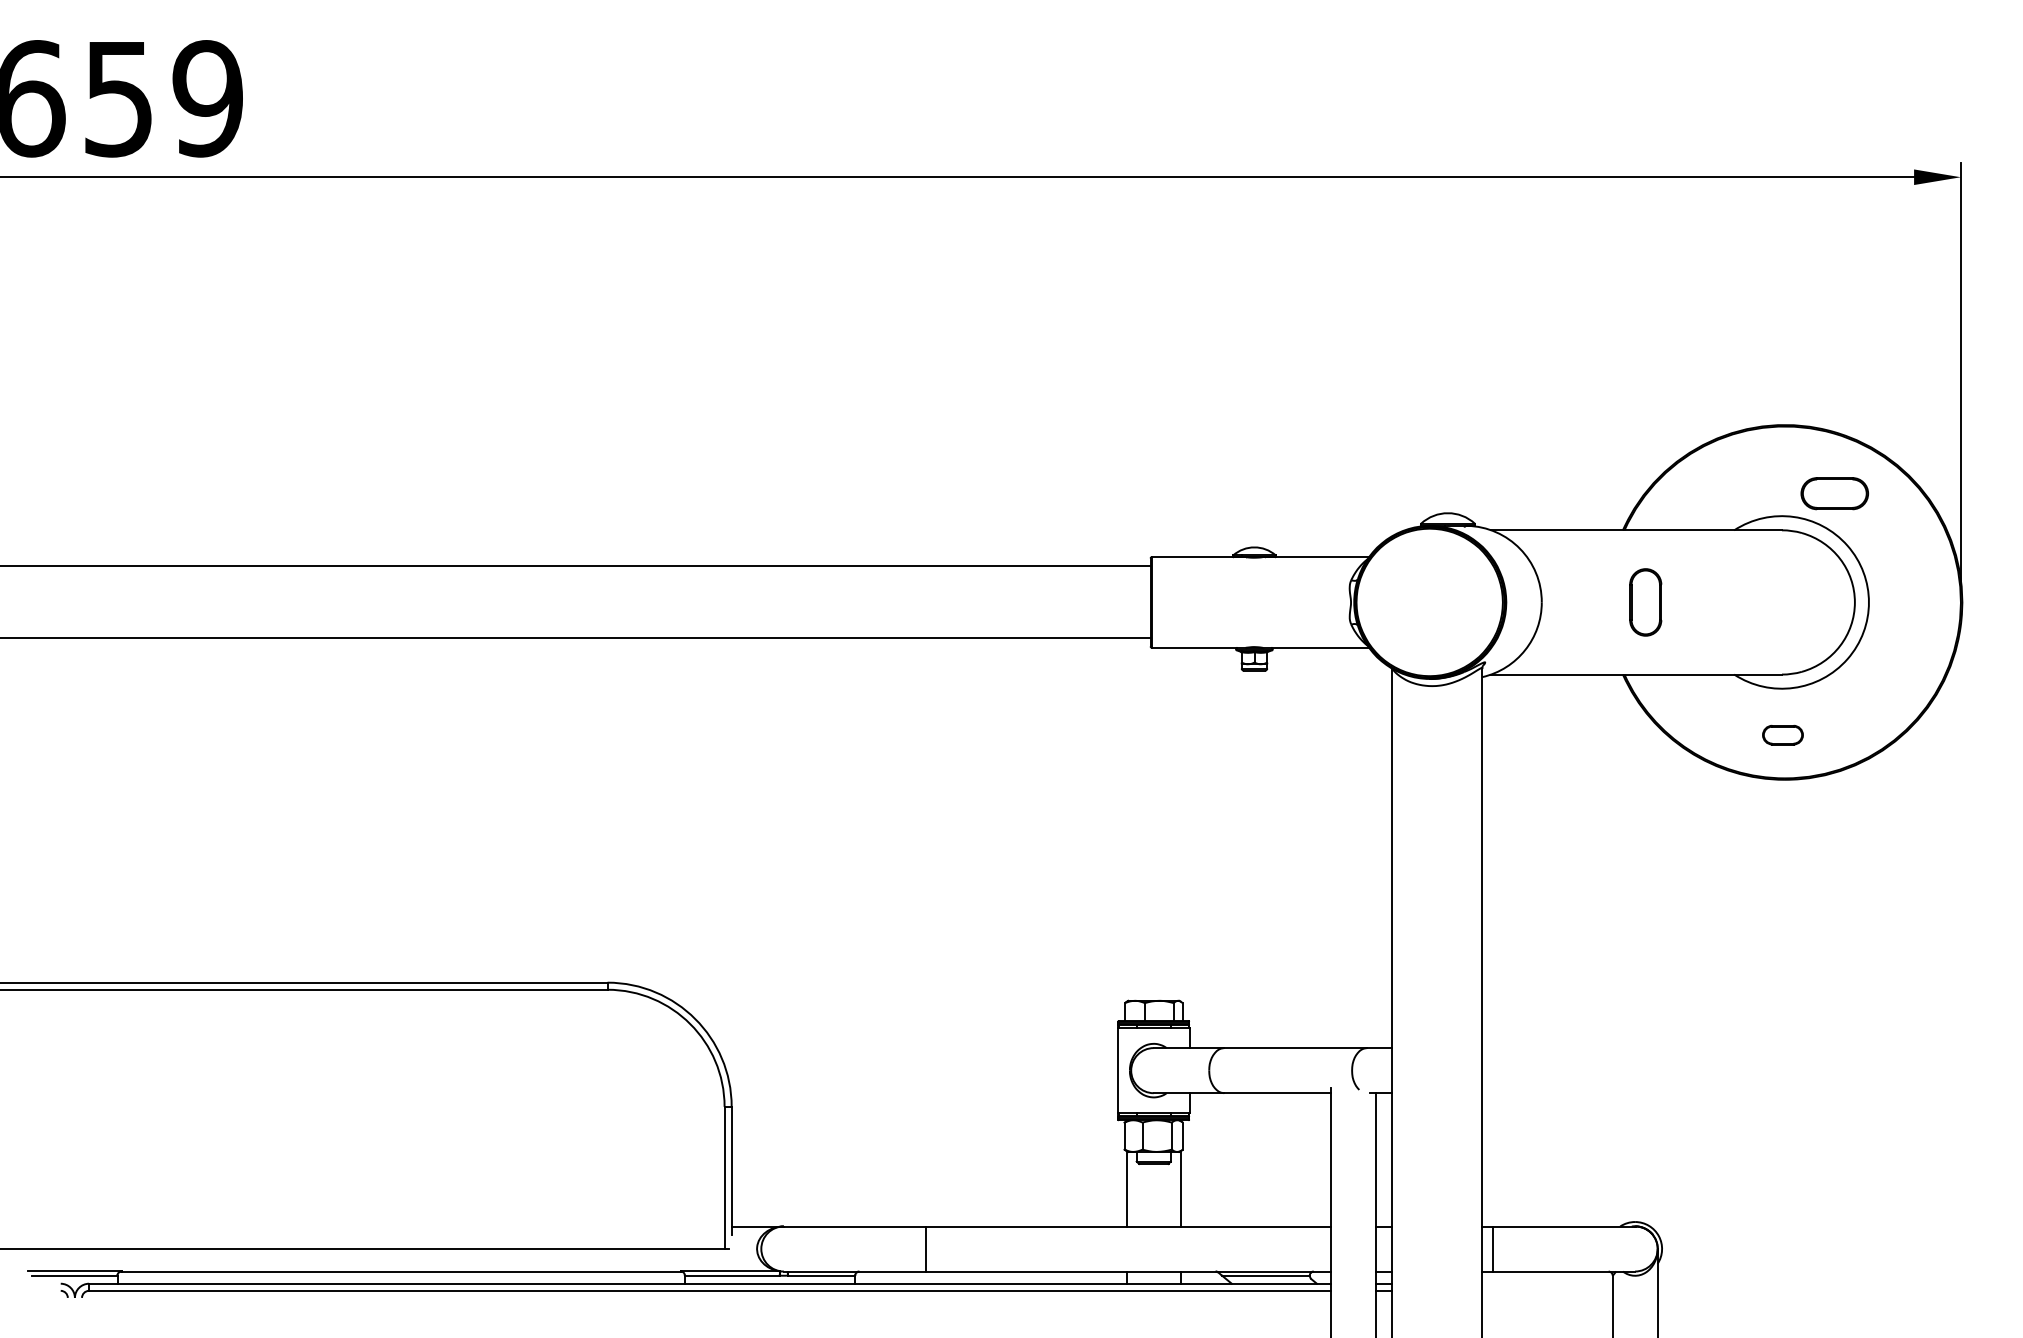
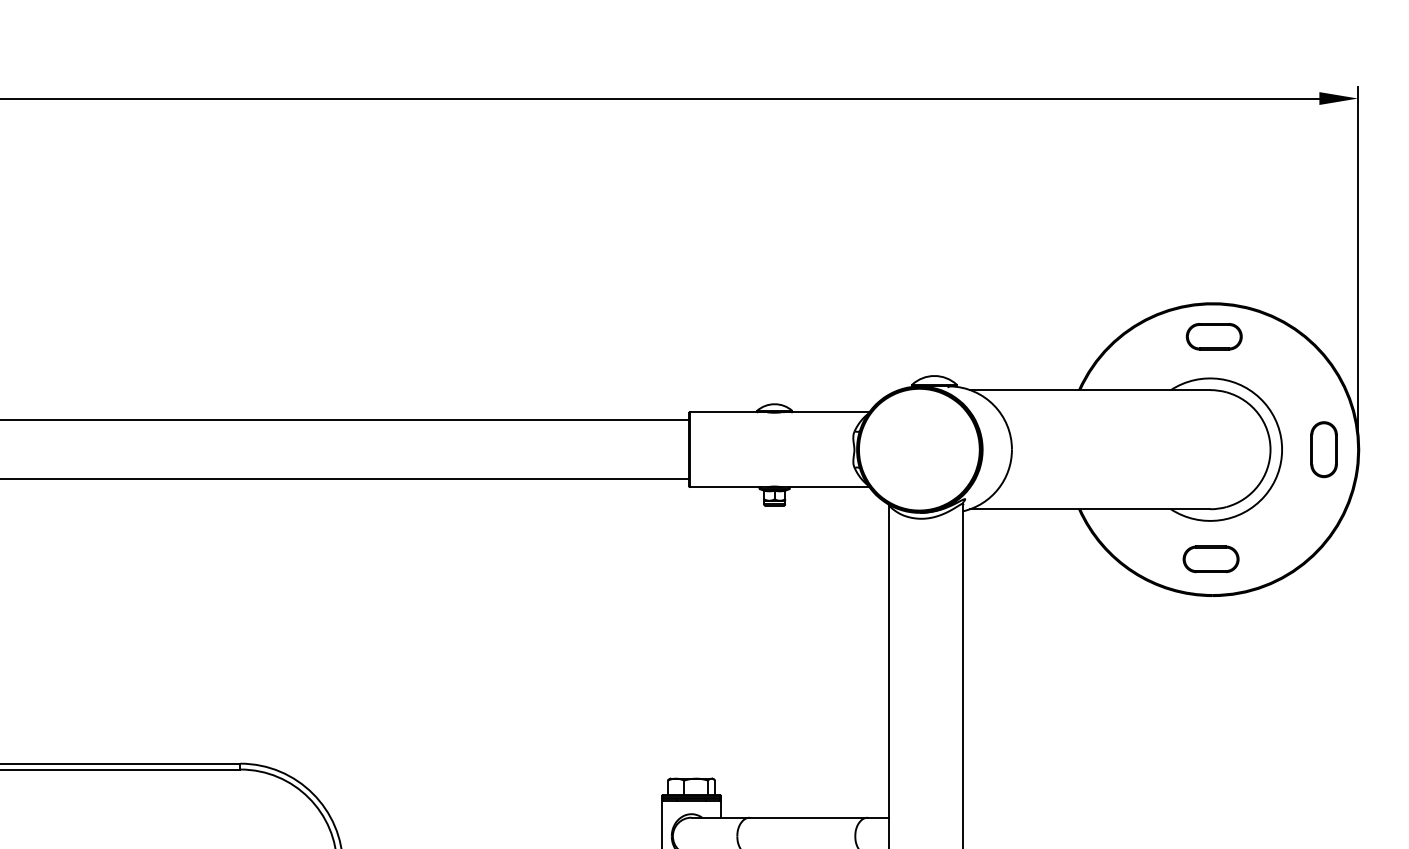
part: (1834, 493) -> (1214, 336), moved
part: (1645, 602) -> (1323, 449), moved
part: (1782, 734) -> (1210, 558), size x1.67

